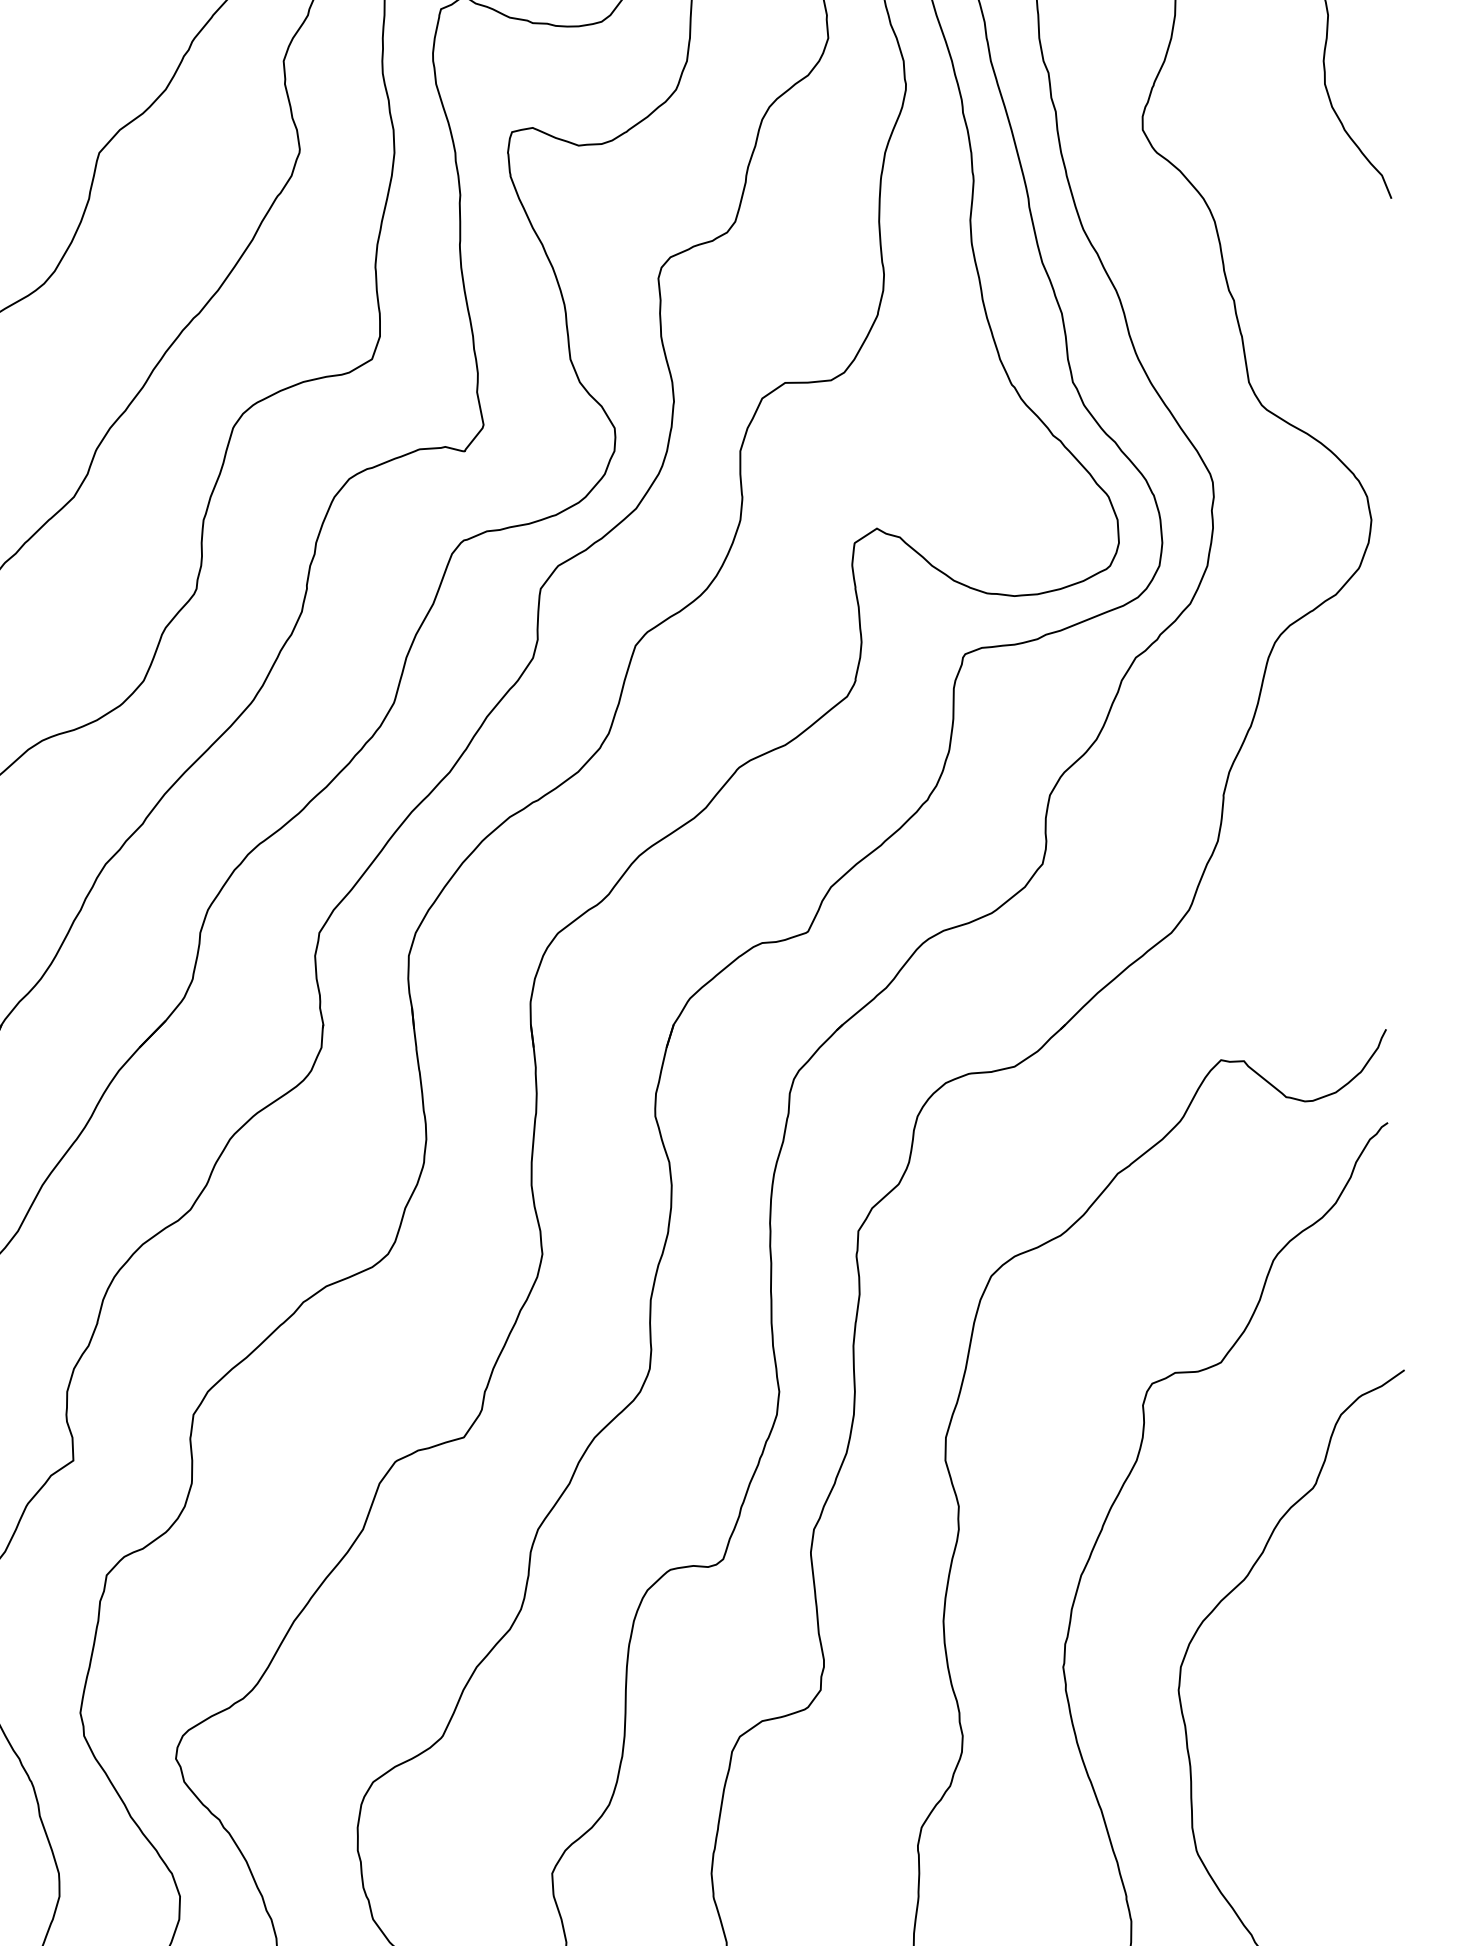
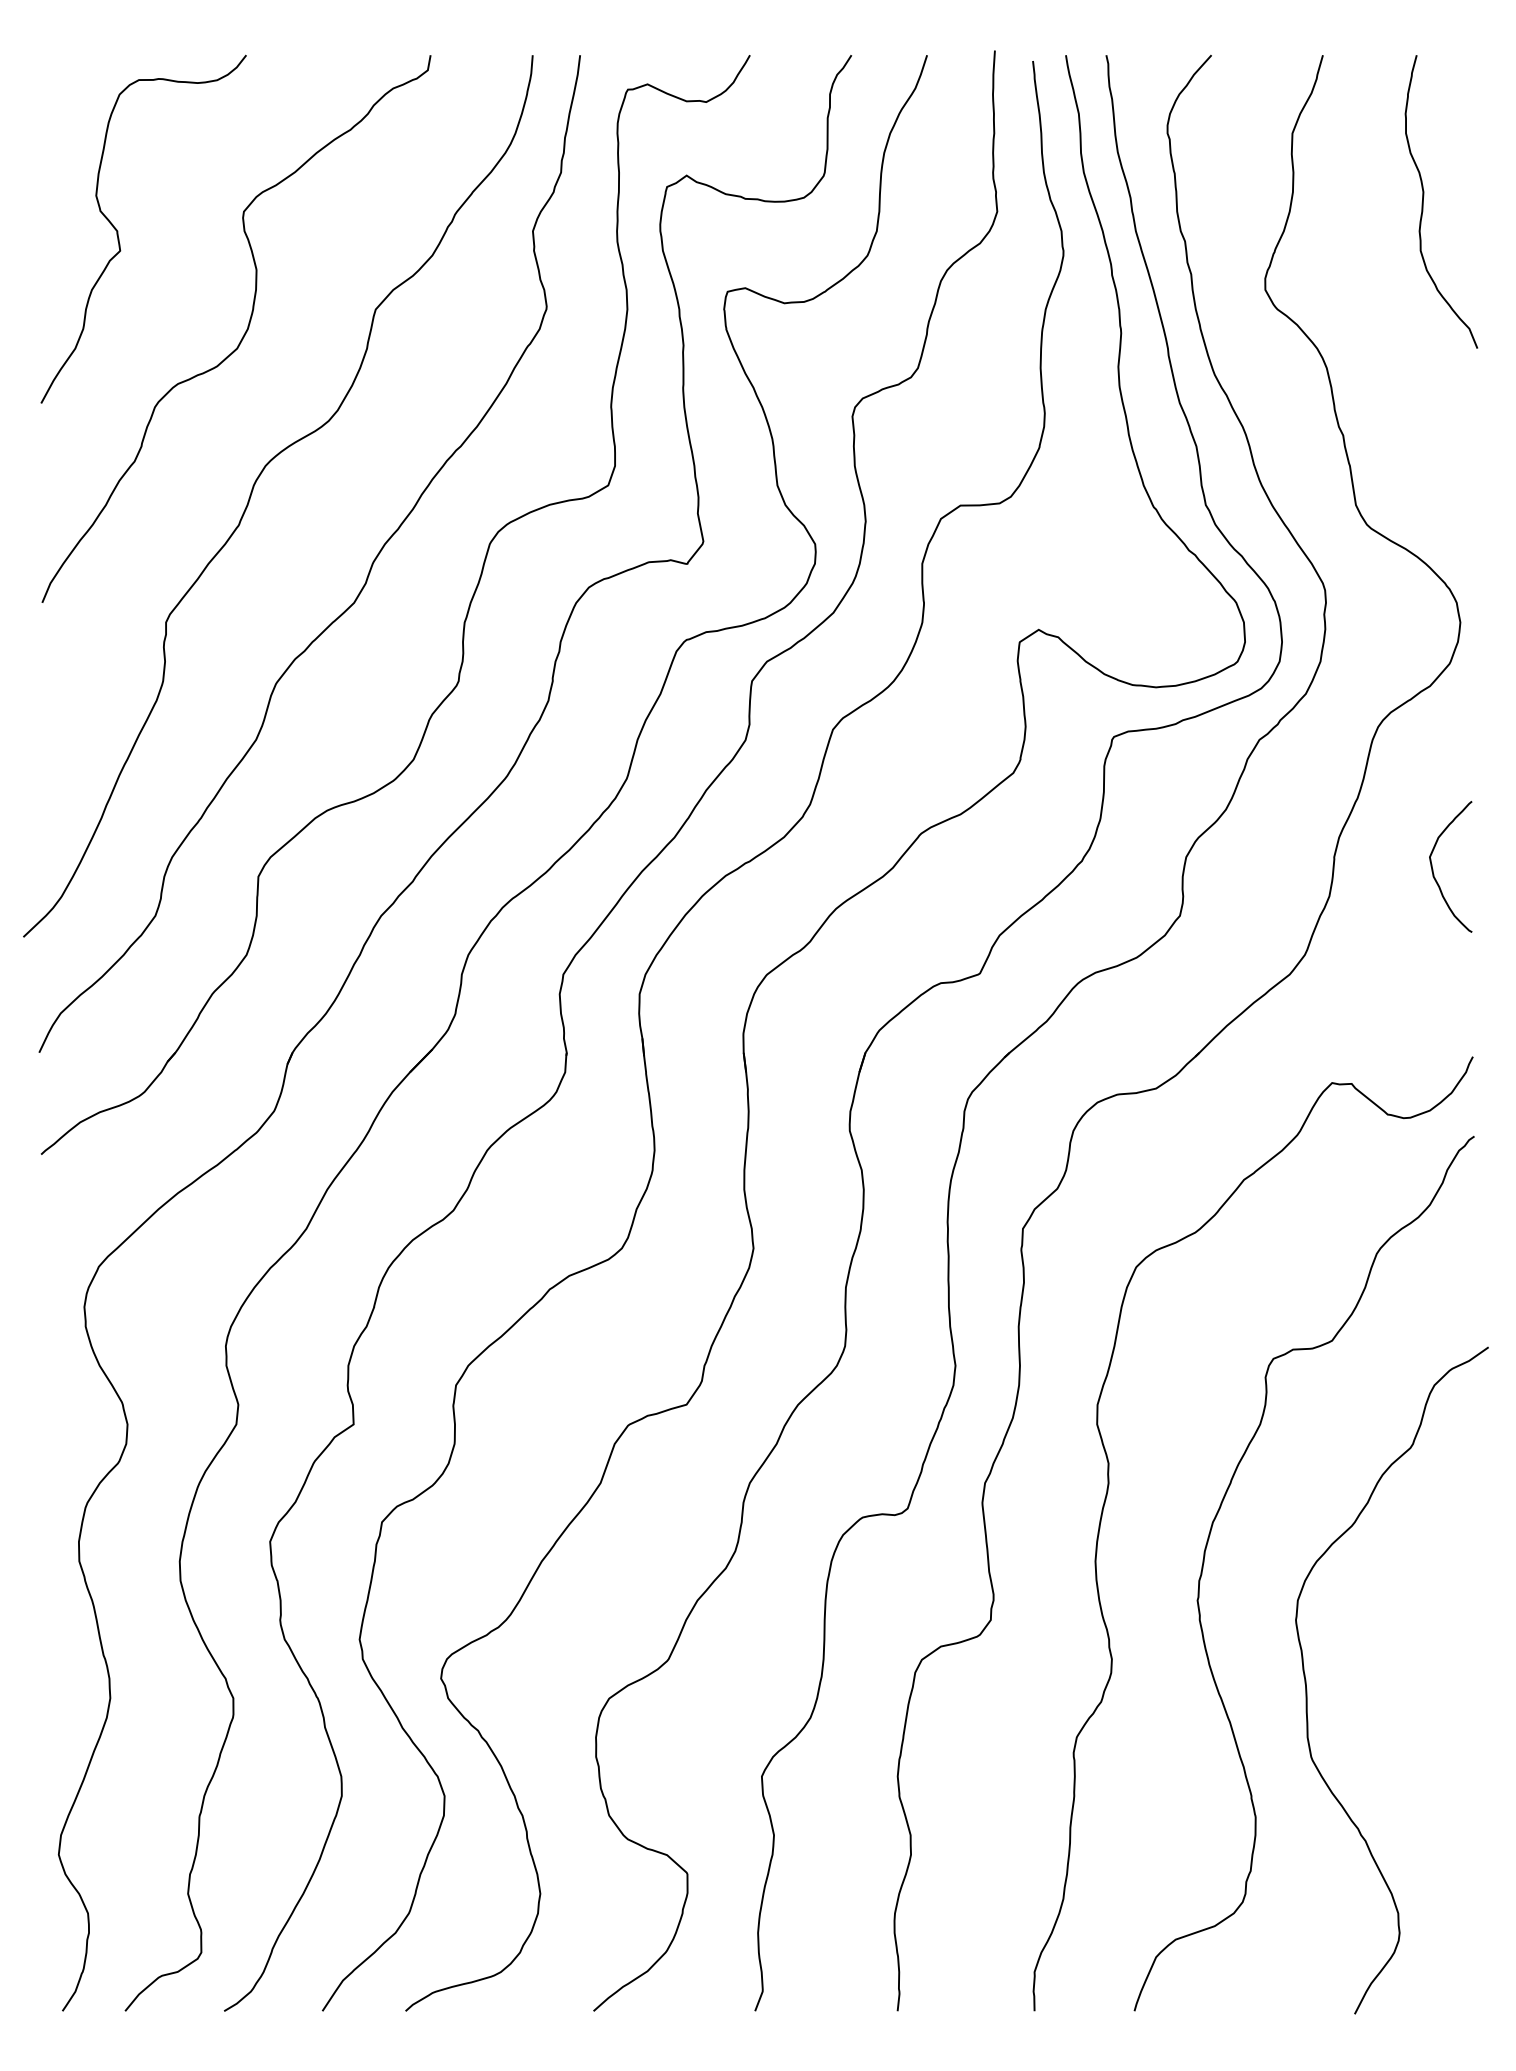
curve: (1339, 809) -> (1433, 869), added

